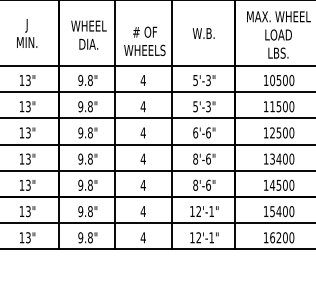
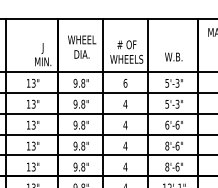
text: (27, 33) -> (43, 54), moved
text: (203, 33) -> (173, 57), moved
text: (142, 80) -> (124, 83), 4 -> 6

